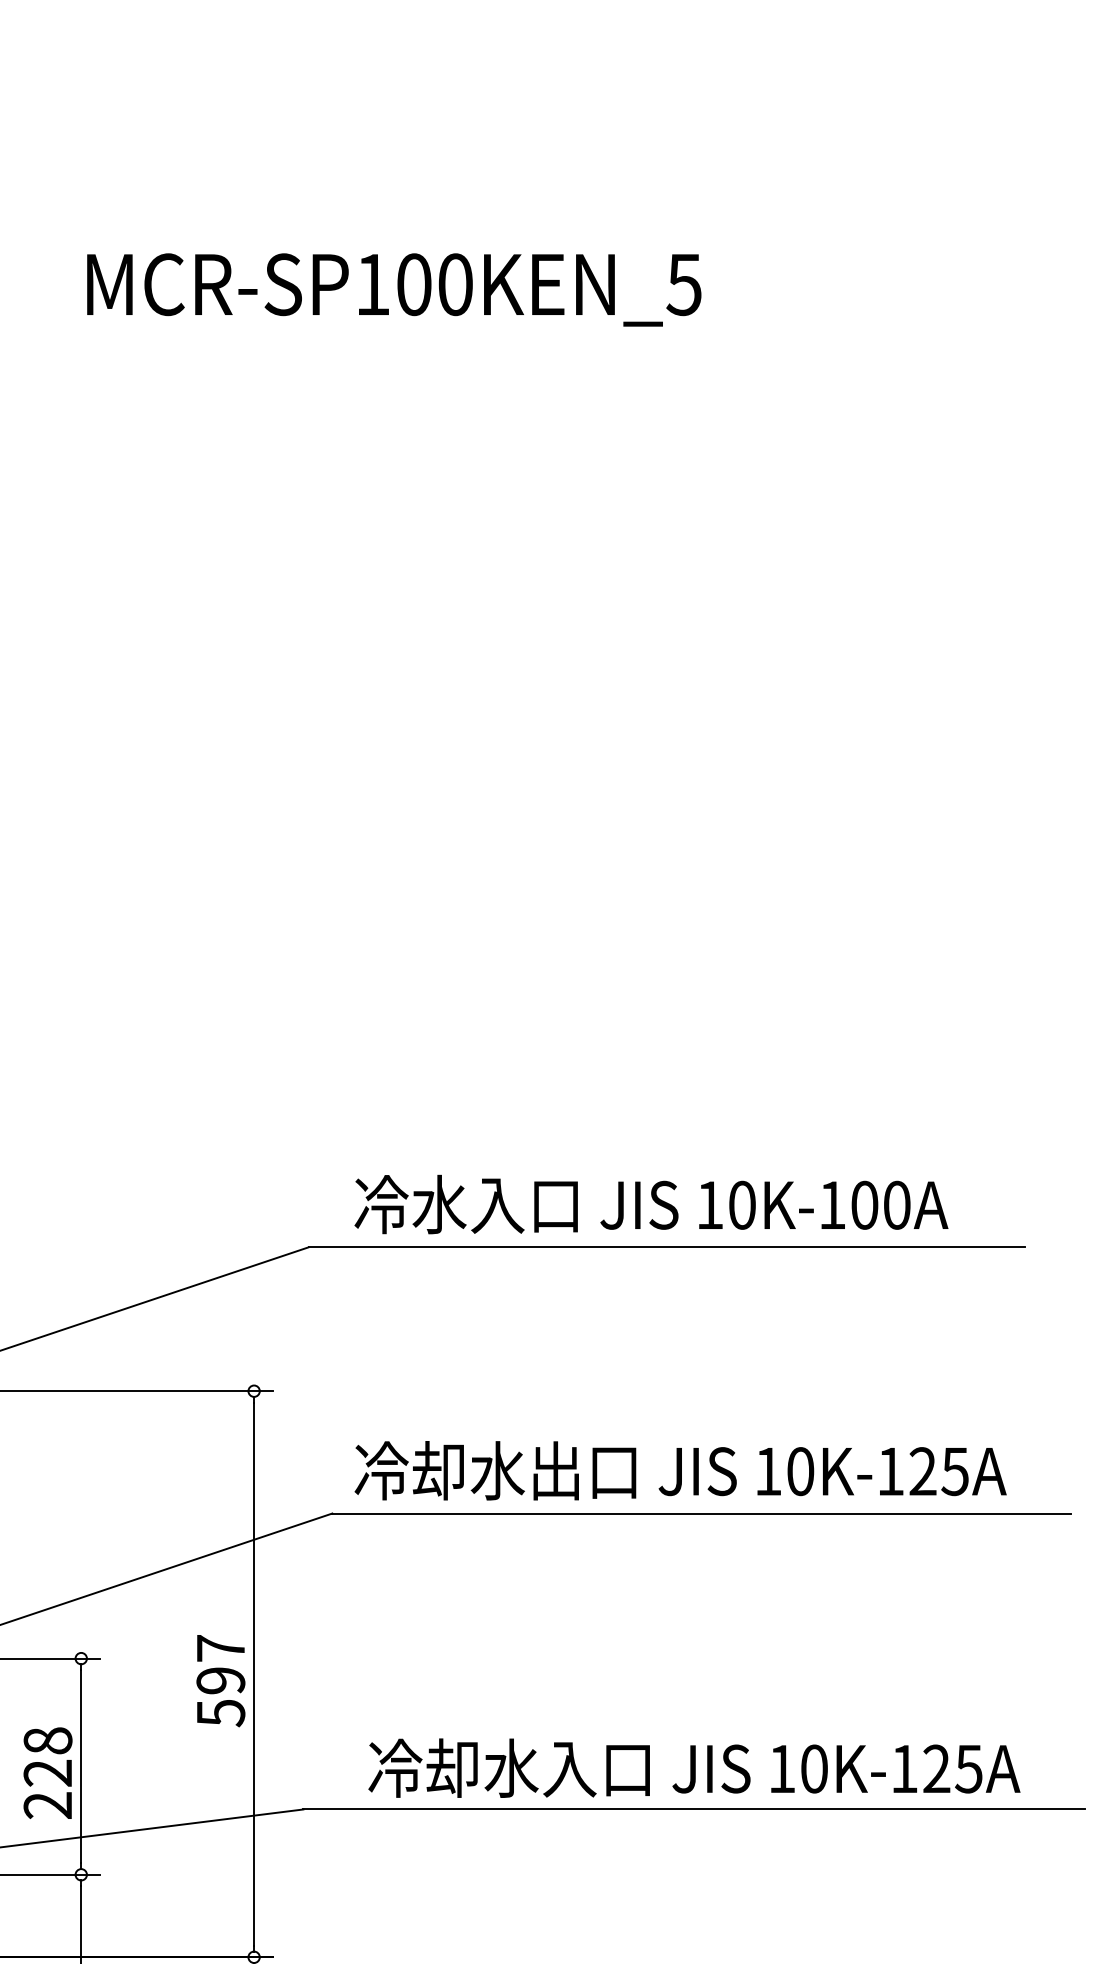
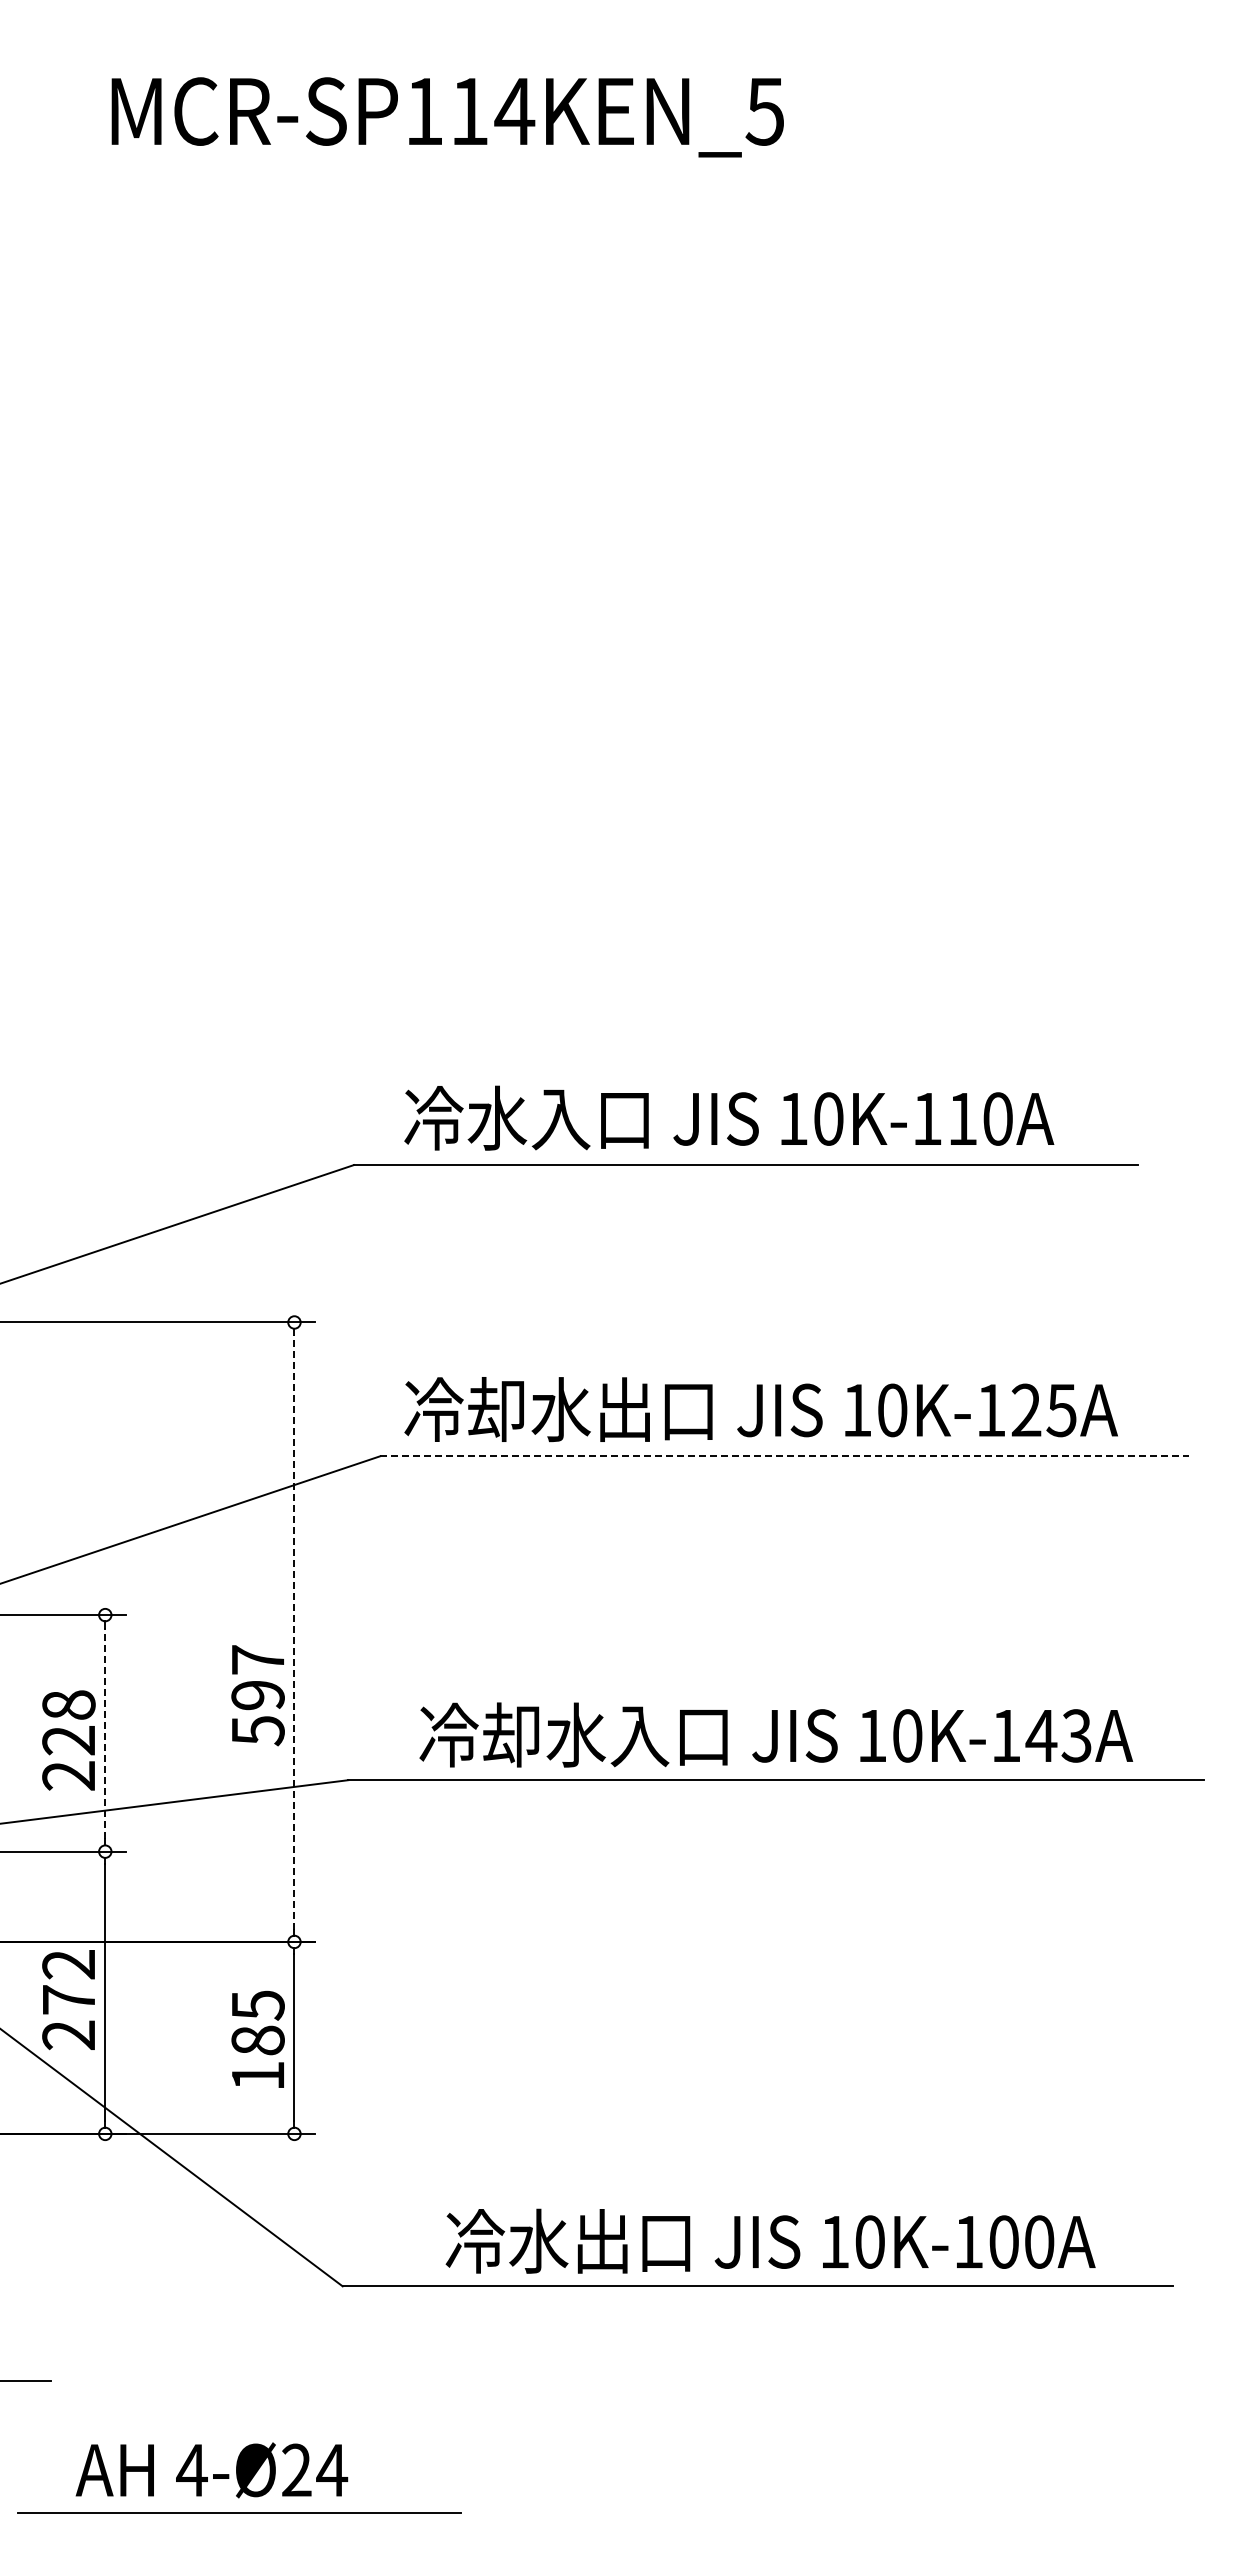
text: (436, 284) -> (493, 111), MCR-SP100KEN_5 -> MCR-SP114KEN_5
text: (864, 1204) -> (962, 1118), 10K-100A -> 10K-110A
line: (701, 1513) -> (784, 1456), solid -> dashed
line: (254, 1673) -> (294, 1631), solid -> dashed
text: (220, 1680) -> (257, 1695), moved
line: (81, 1766) -> (105, 1733), solid -> dashed
text: (952, 1768) -> (1058, 1735), 10K-125A -> 10K-143A

